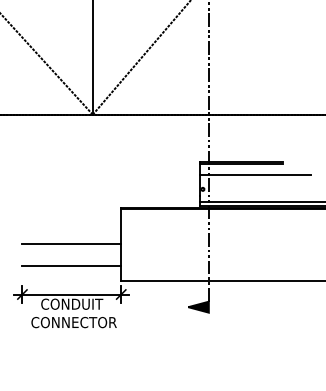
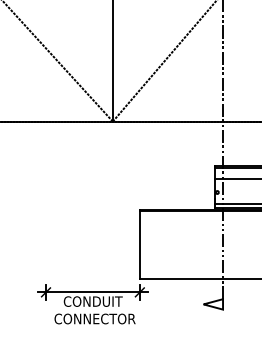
line: (71, 244) -> (92, 244), removed
line: (71, 266) -> (92, 265), removed
fill: (198, 306) -> (213, 303), removed

